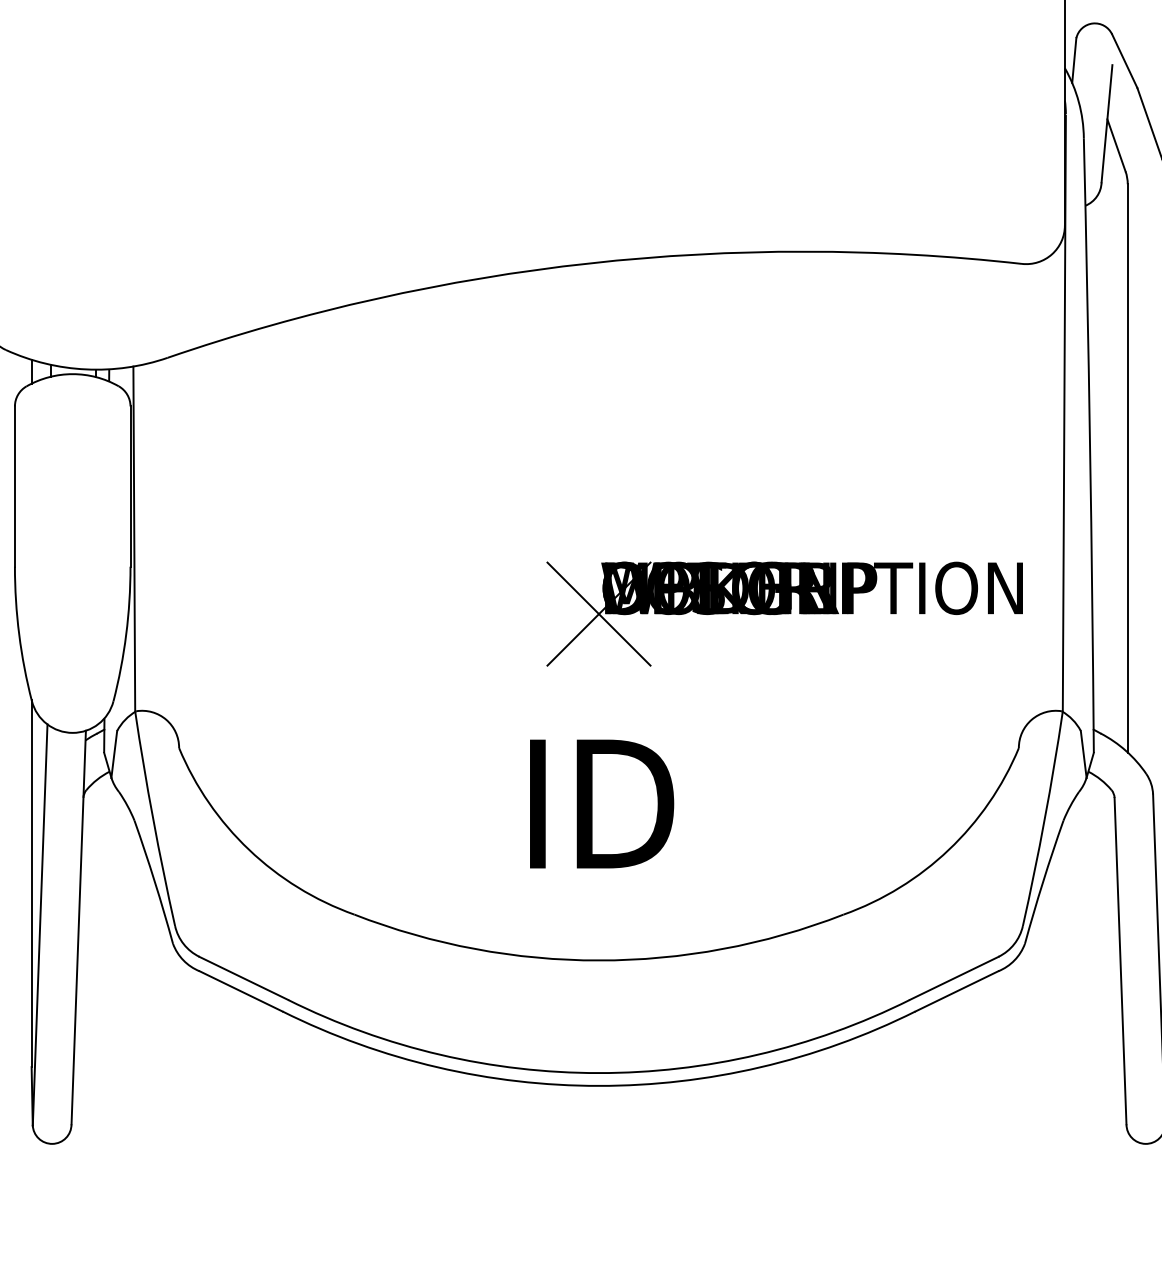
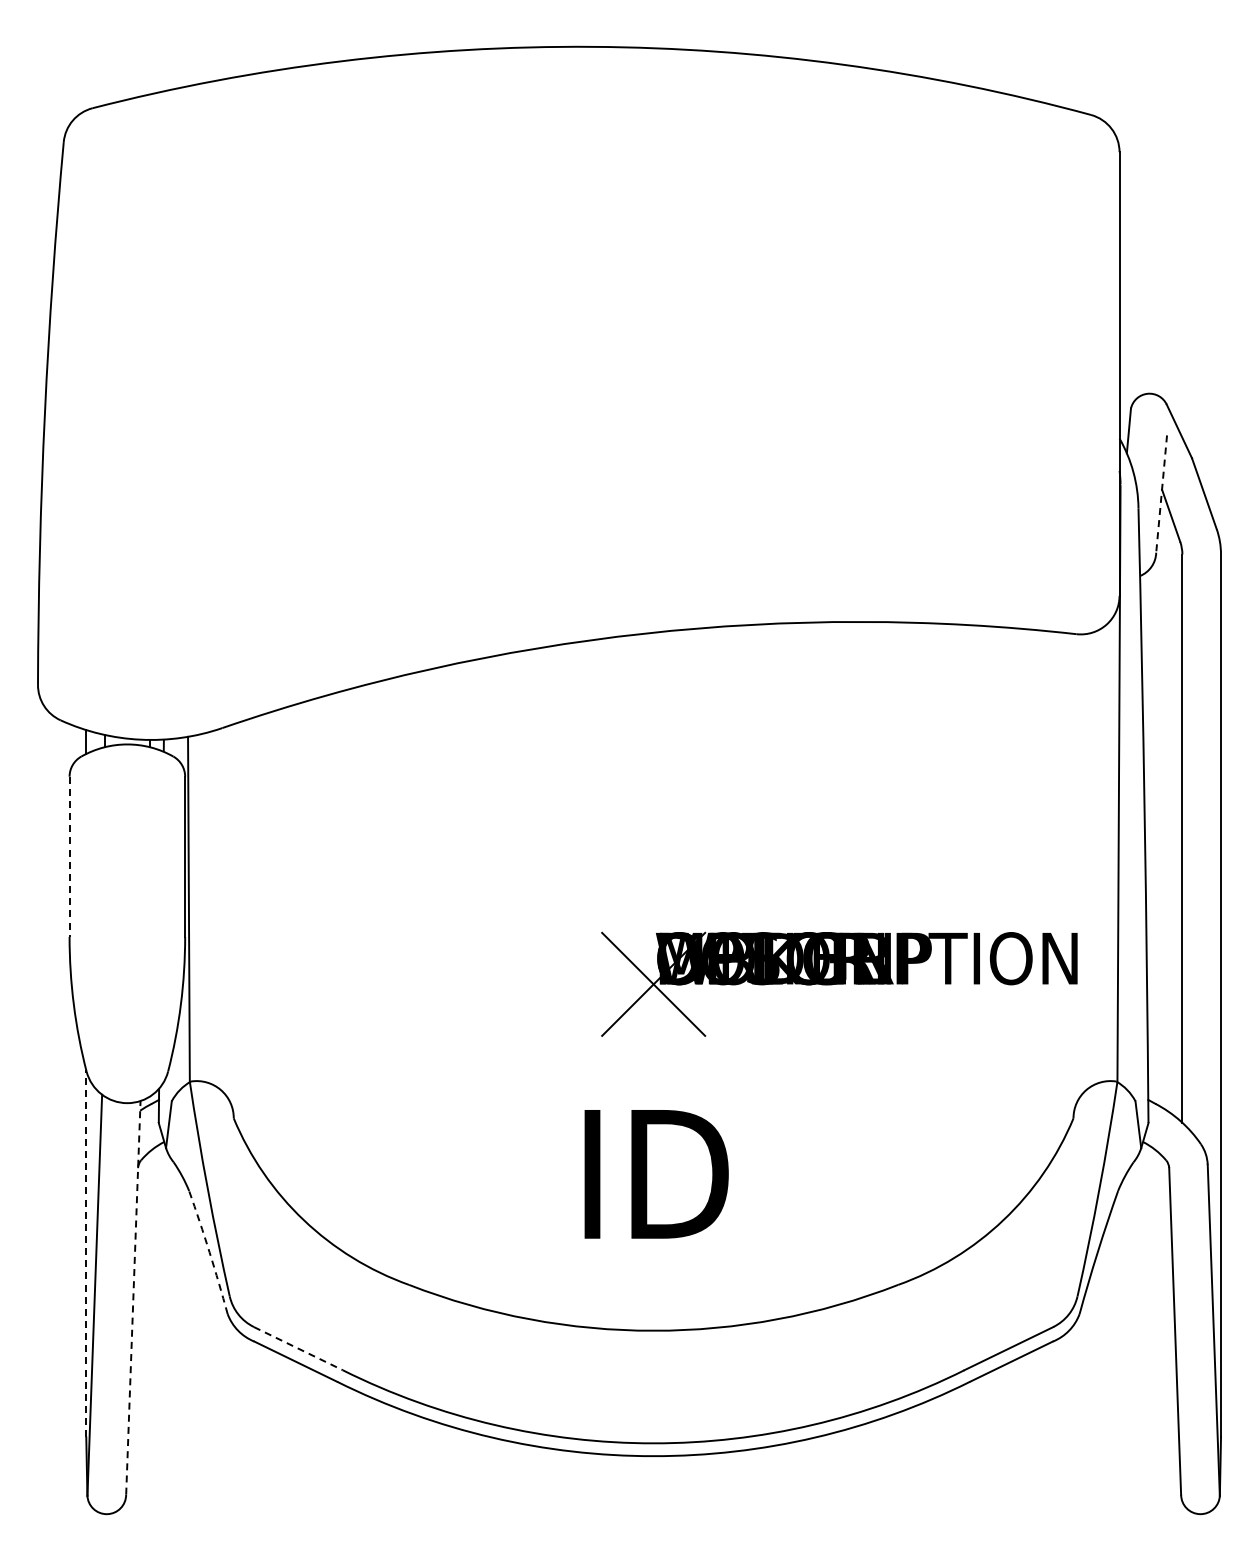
line: (1106, 124) -> (1161, 494), solid -> dashed
line: (14, 487) -> (69, 857), solid -> dashed
arc: (154, 882) -> (209, 1252), solid -> dashed
line: (31, 883) -> (86, 1253), solid -> dashed
line: (78, 927) -> (133, 1297), solid -> dashed
line: (243, 978) -> (298, 1348), solid -> dashed

